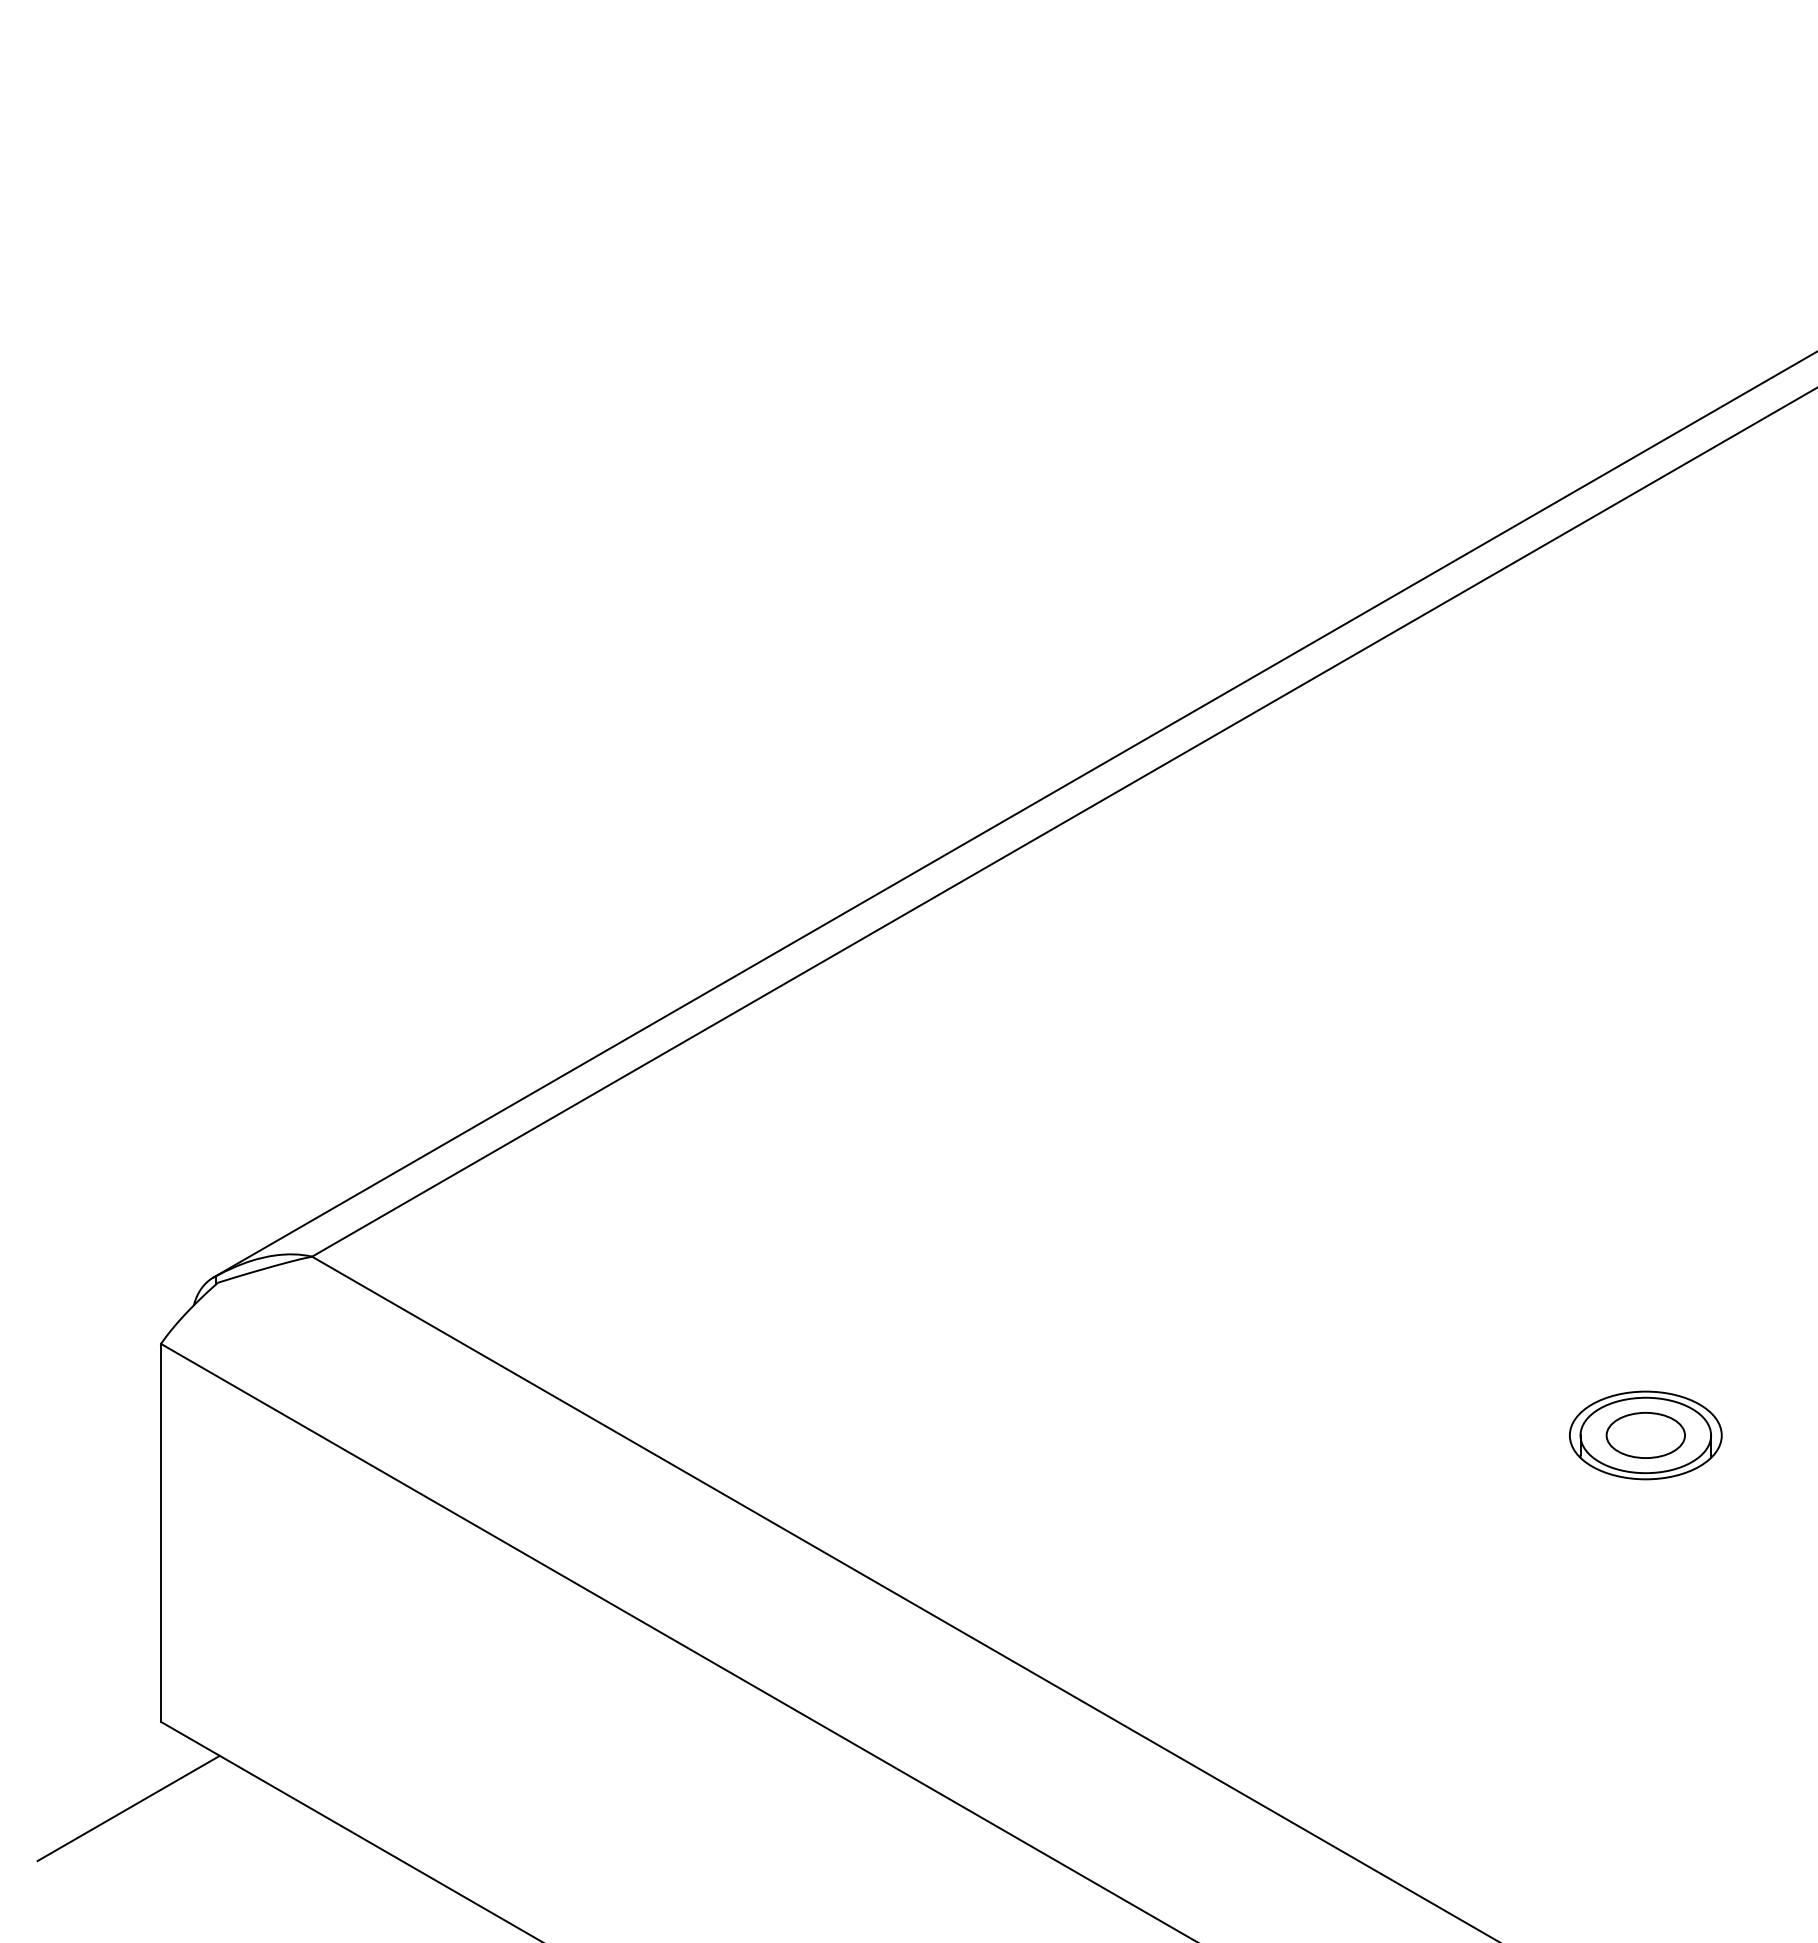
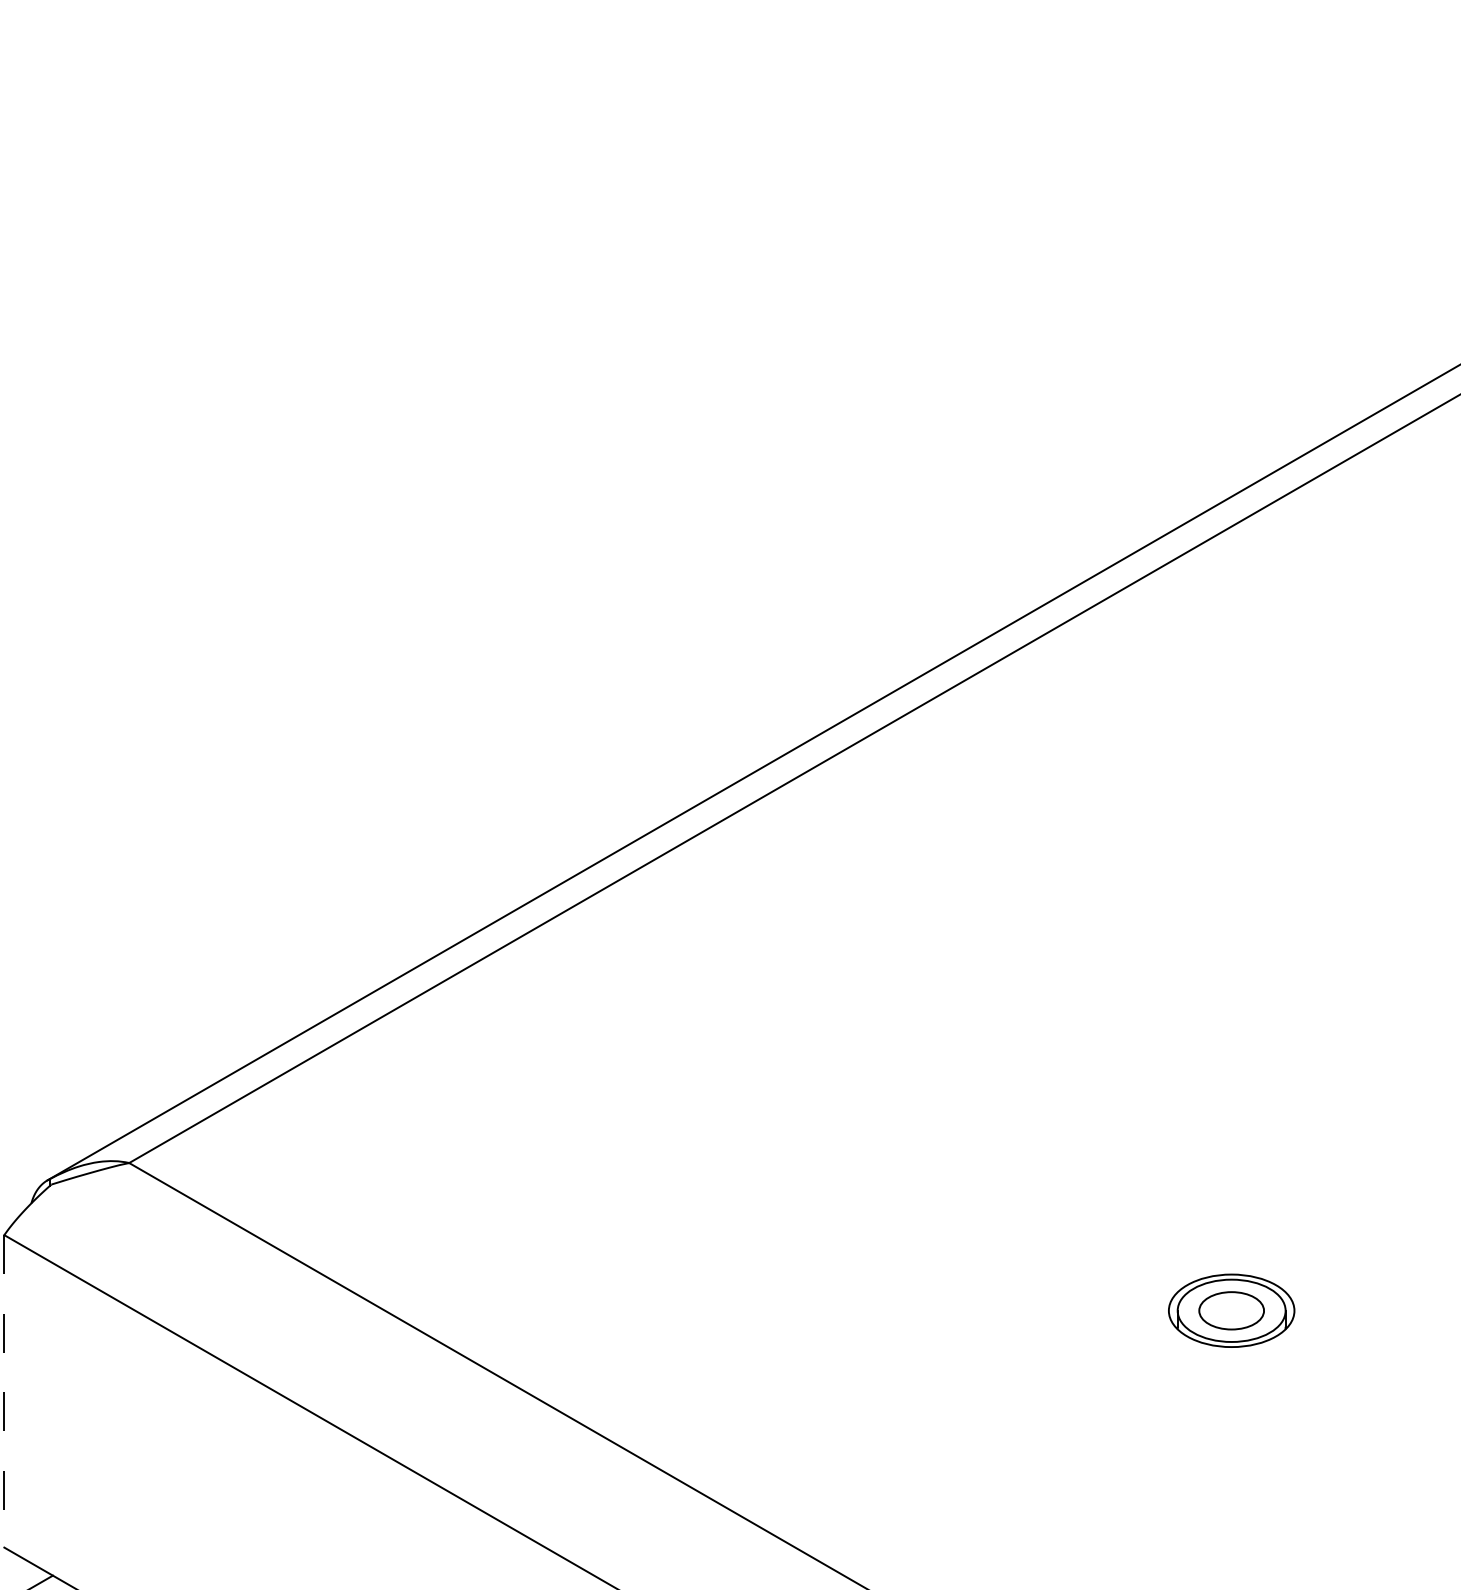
line: (161, 1532) -> (4, 1391), solid -> dashed

